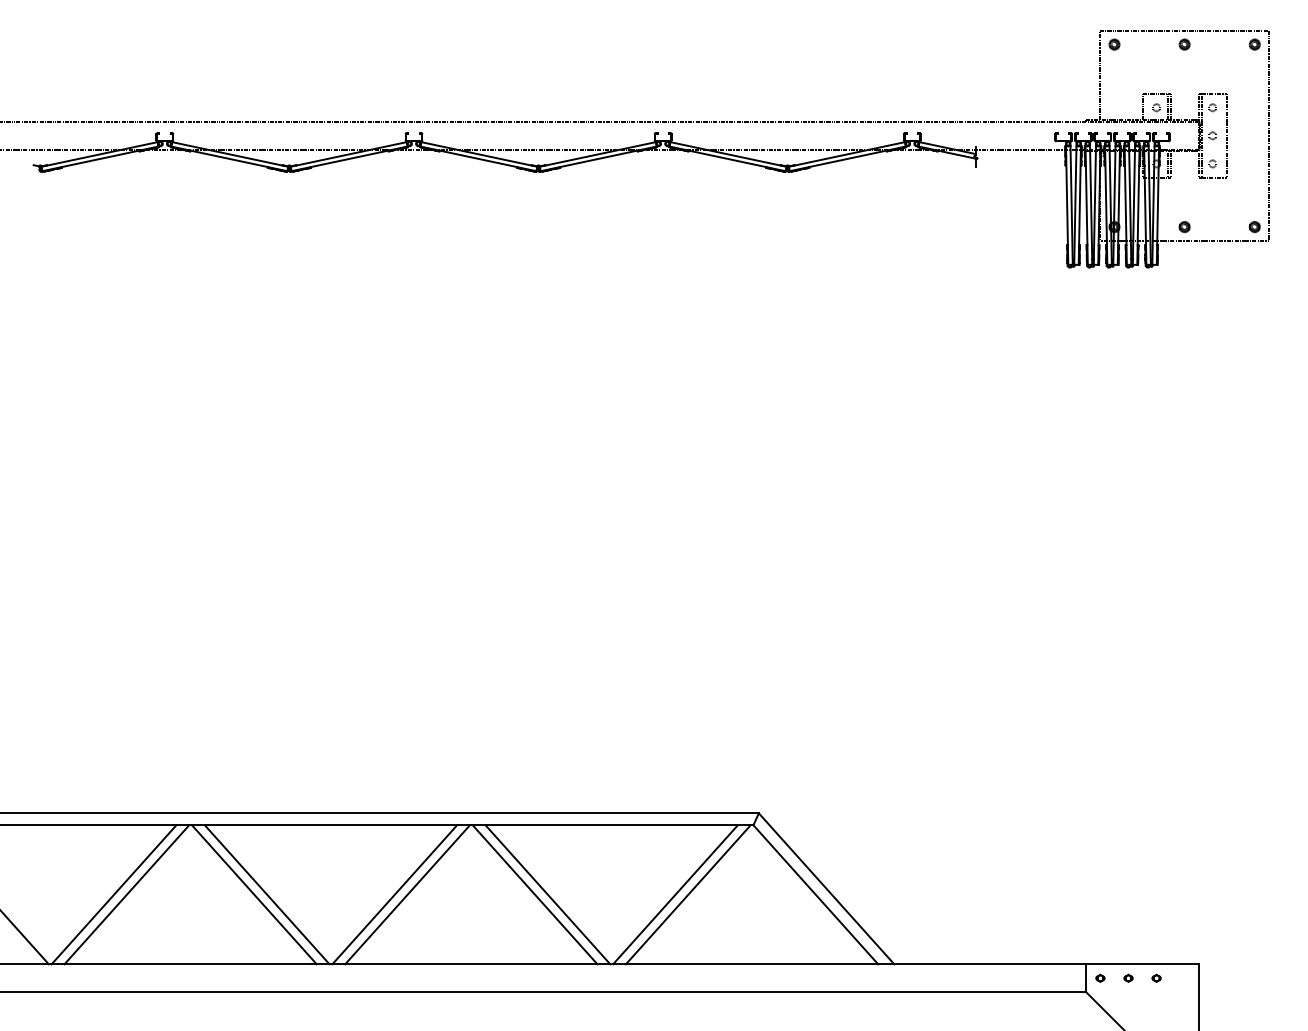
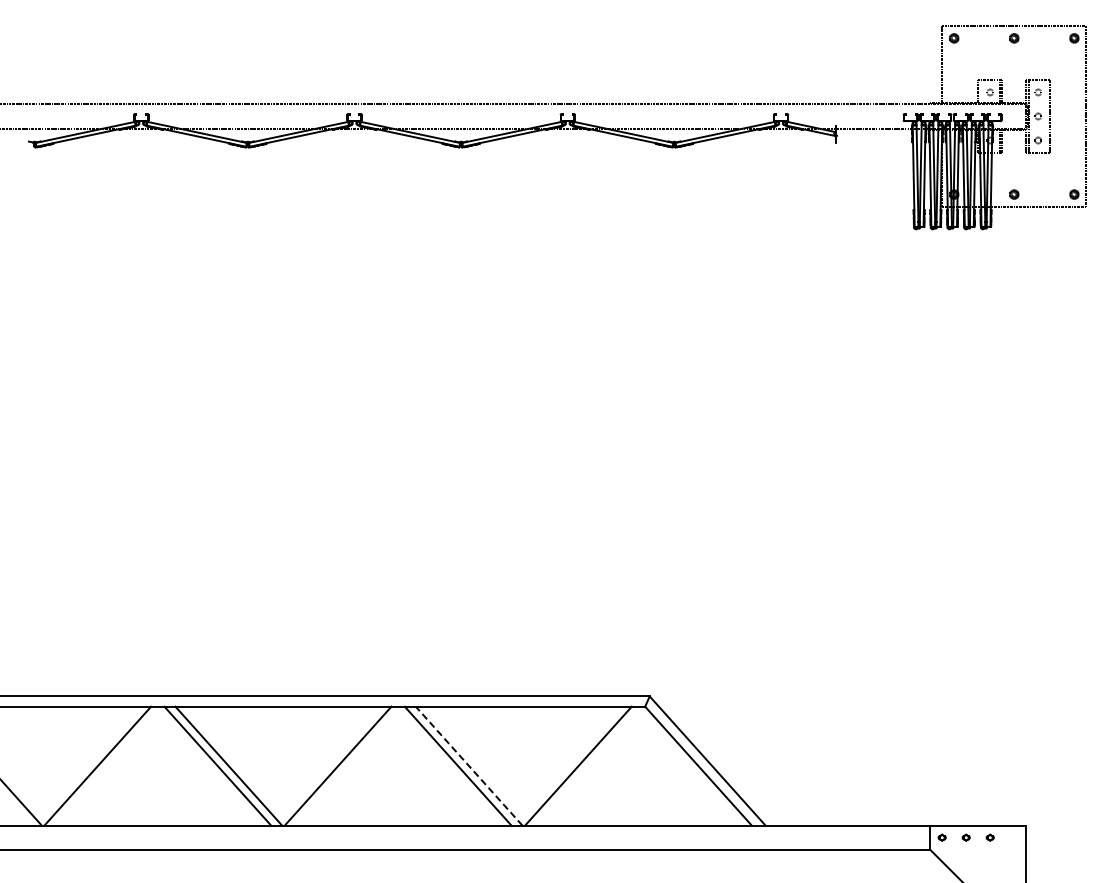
line: (126, 893) -> (108, 765), removed
line: (406, 893) -> (348, 765), removed
line: (687, 893) -> (588, 765), removed
line: (548, 895) -> (469, 766), solid -> dashed

